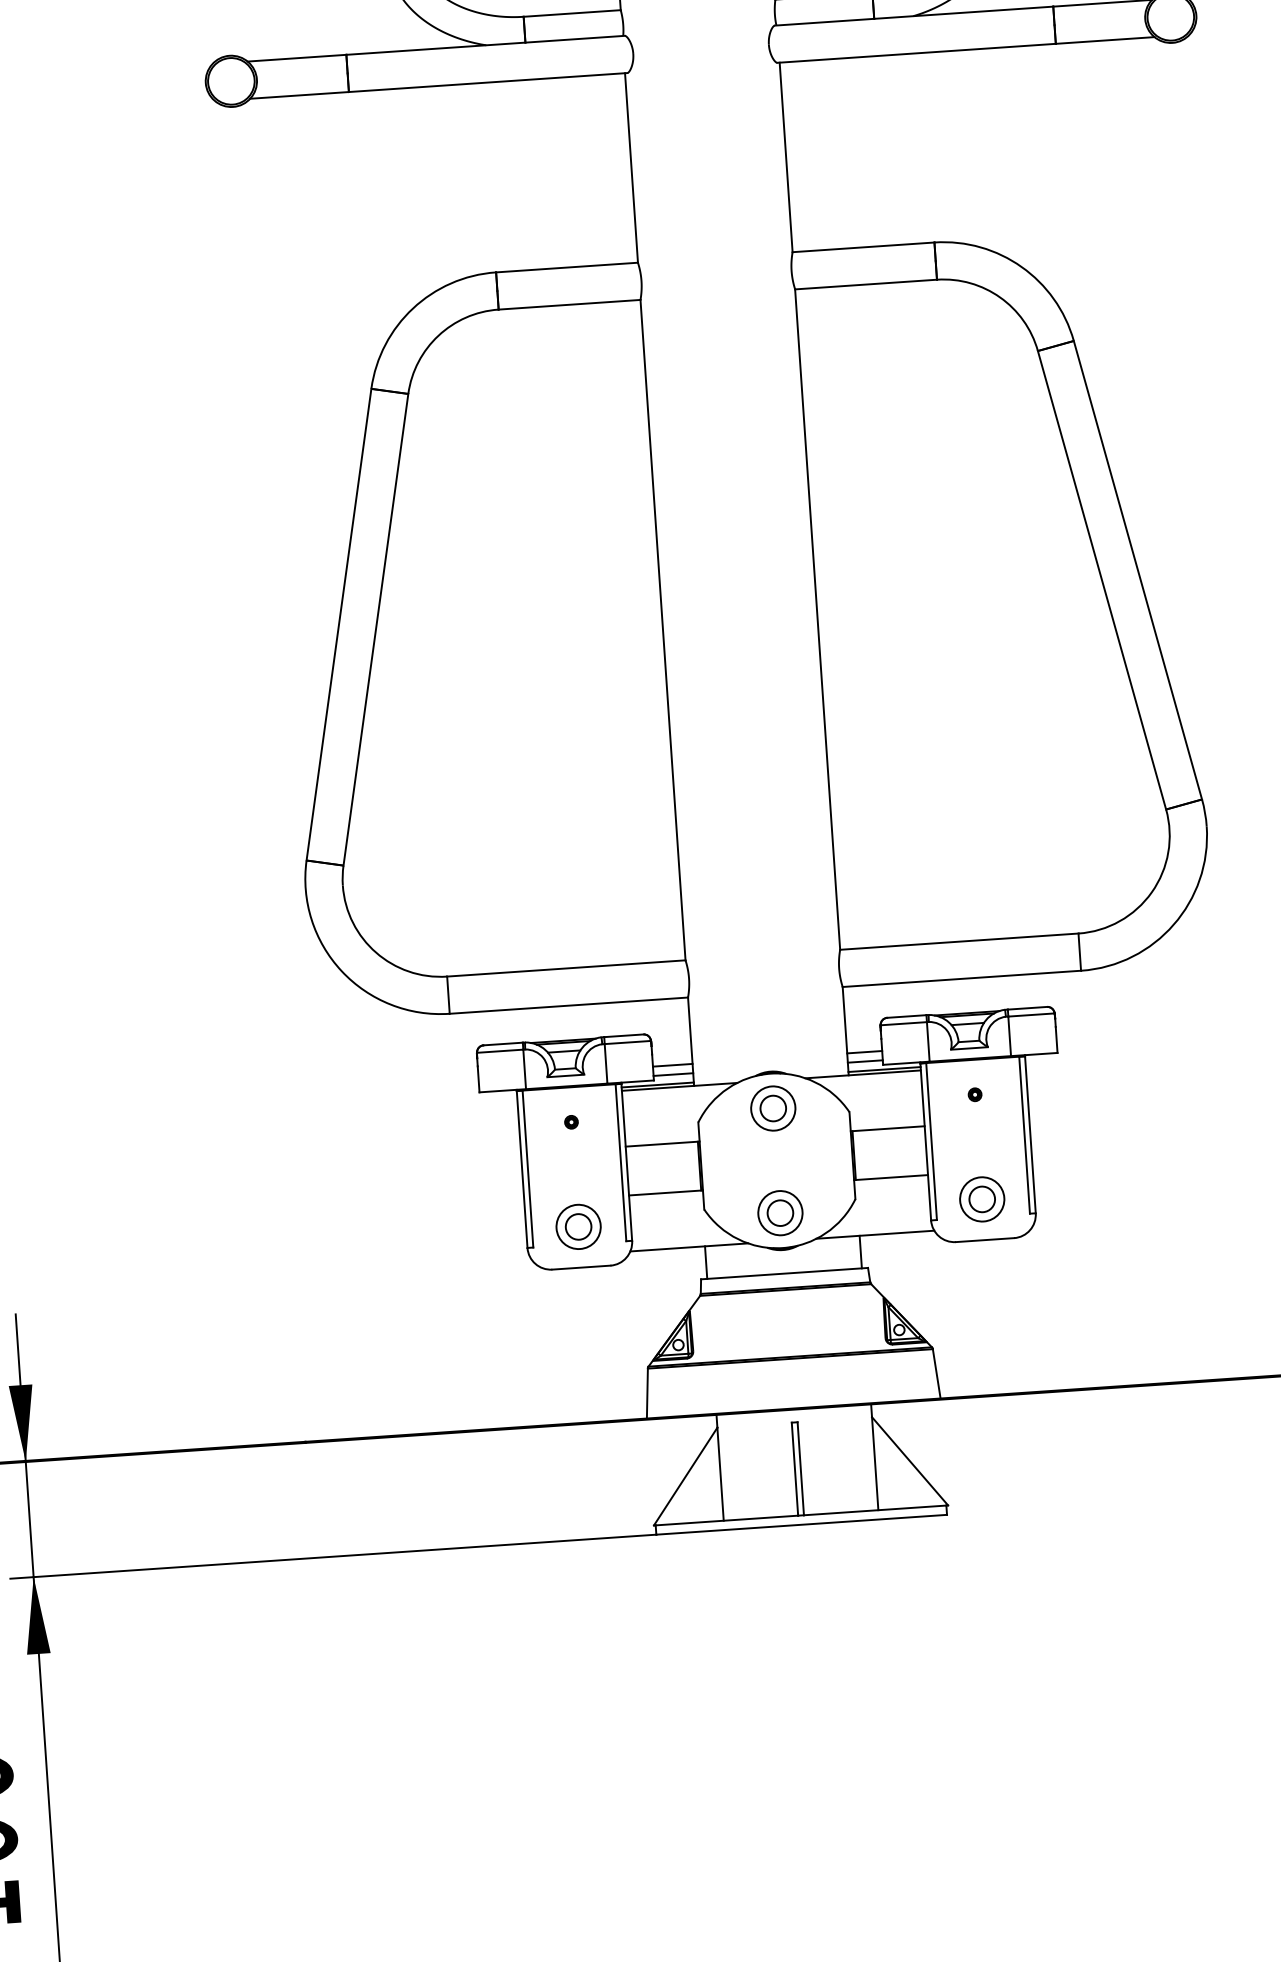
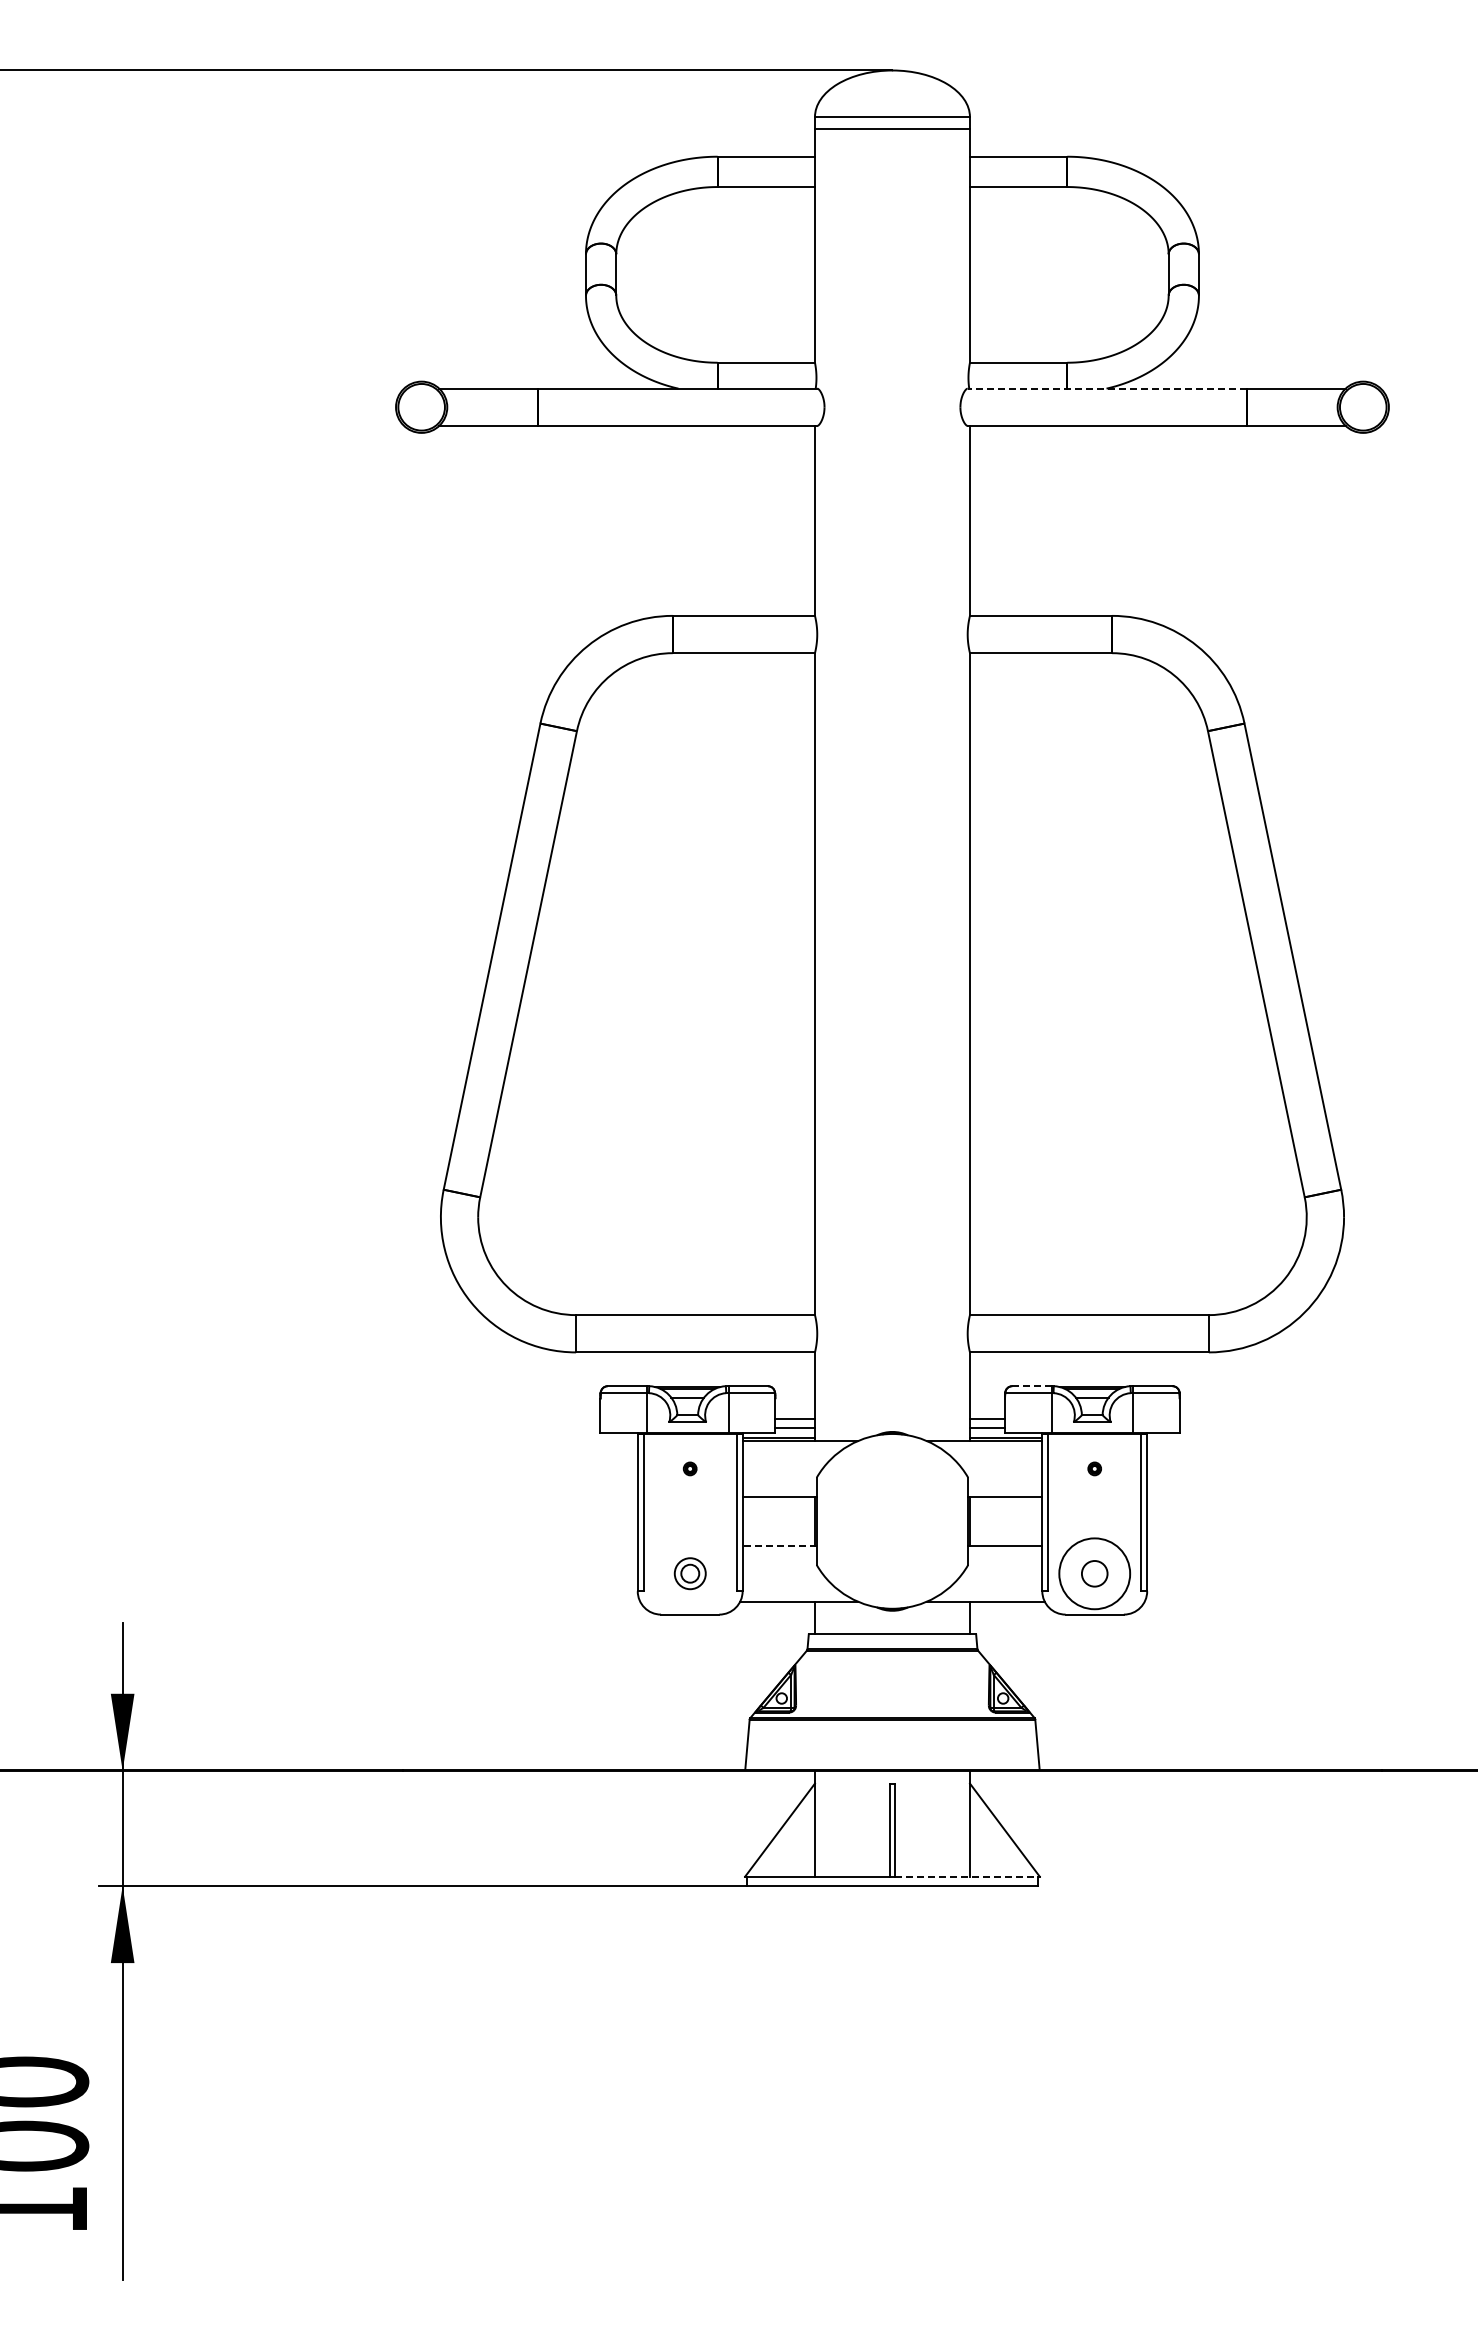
line: (914, 15) -> (1107, 388), solid -> dashed
line: (906, 1016) -> (1031, 1386), solid -> dashed
part: (773, 1108) -> (892, 1468), removed
line: (665, 1192) -> (779, 1545), solid -> dashed
circle: (981, 1199) -> (1094, 1573), size x1.6
part: (780, 1212) -> (892, 1573), removed
part: (578, 1226) -> (690, 1573), size x0.7
line: (875, 1510) -> (967, 1876), solid -> dashed

